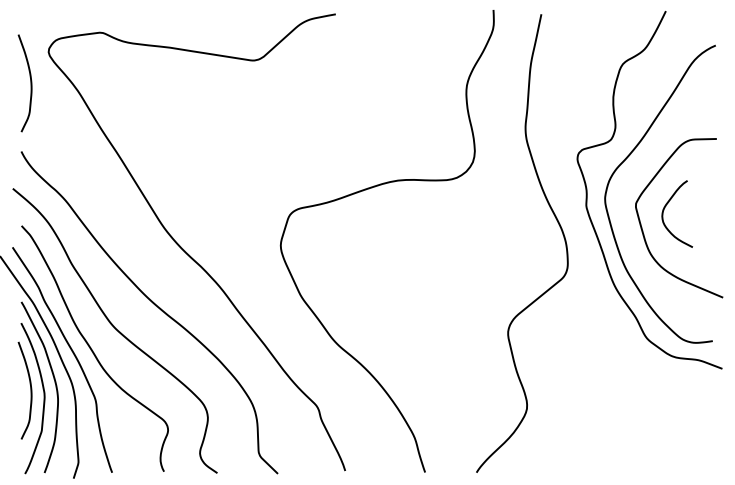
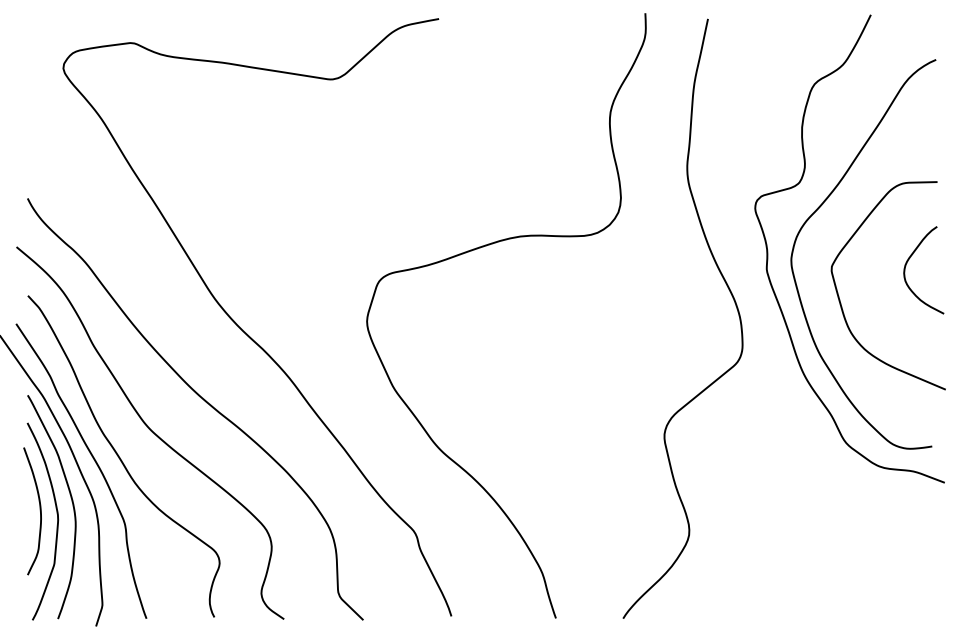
curve: (30, 82) -> (39, 108), removed
curve: (664, 208) -> (907, 263), moved

